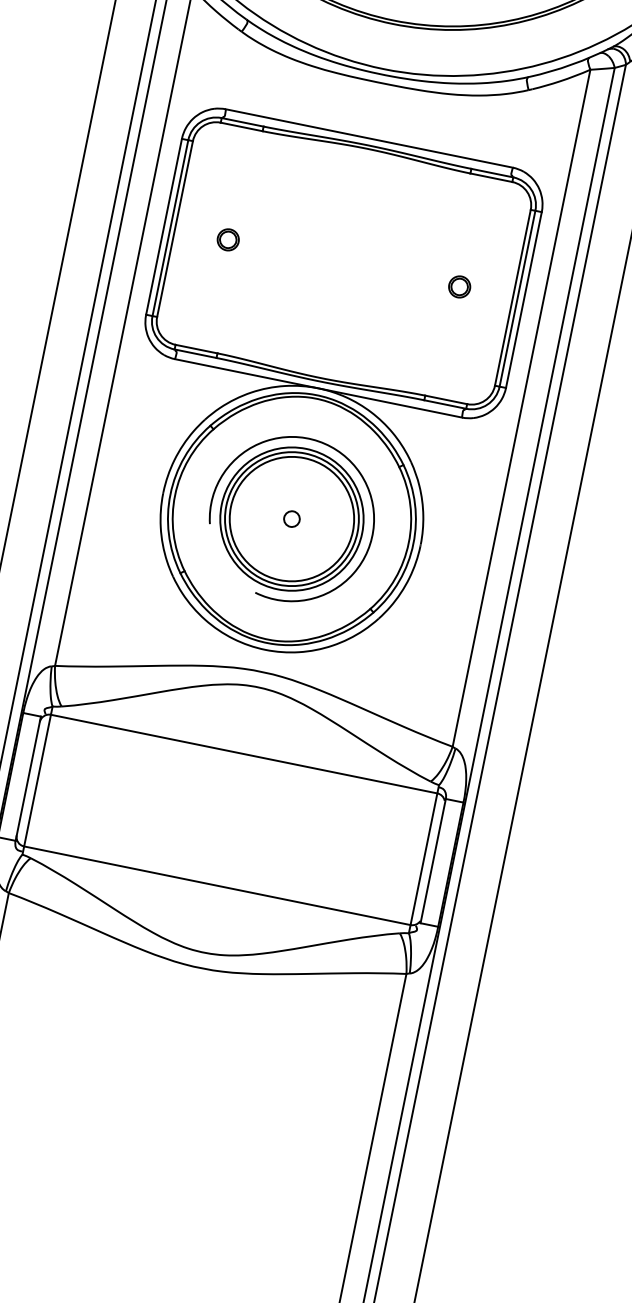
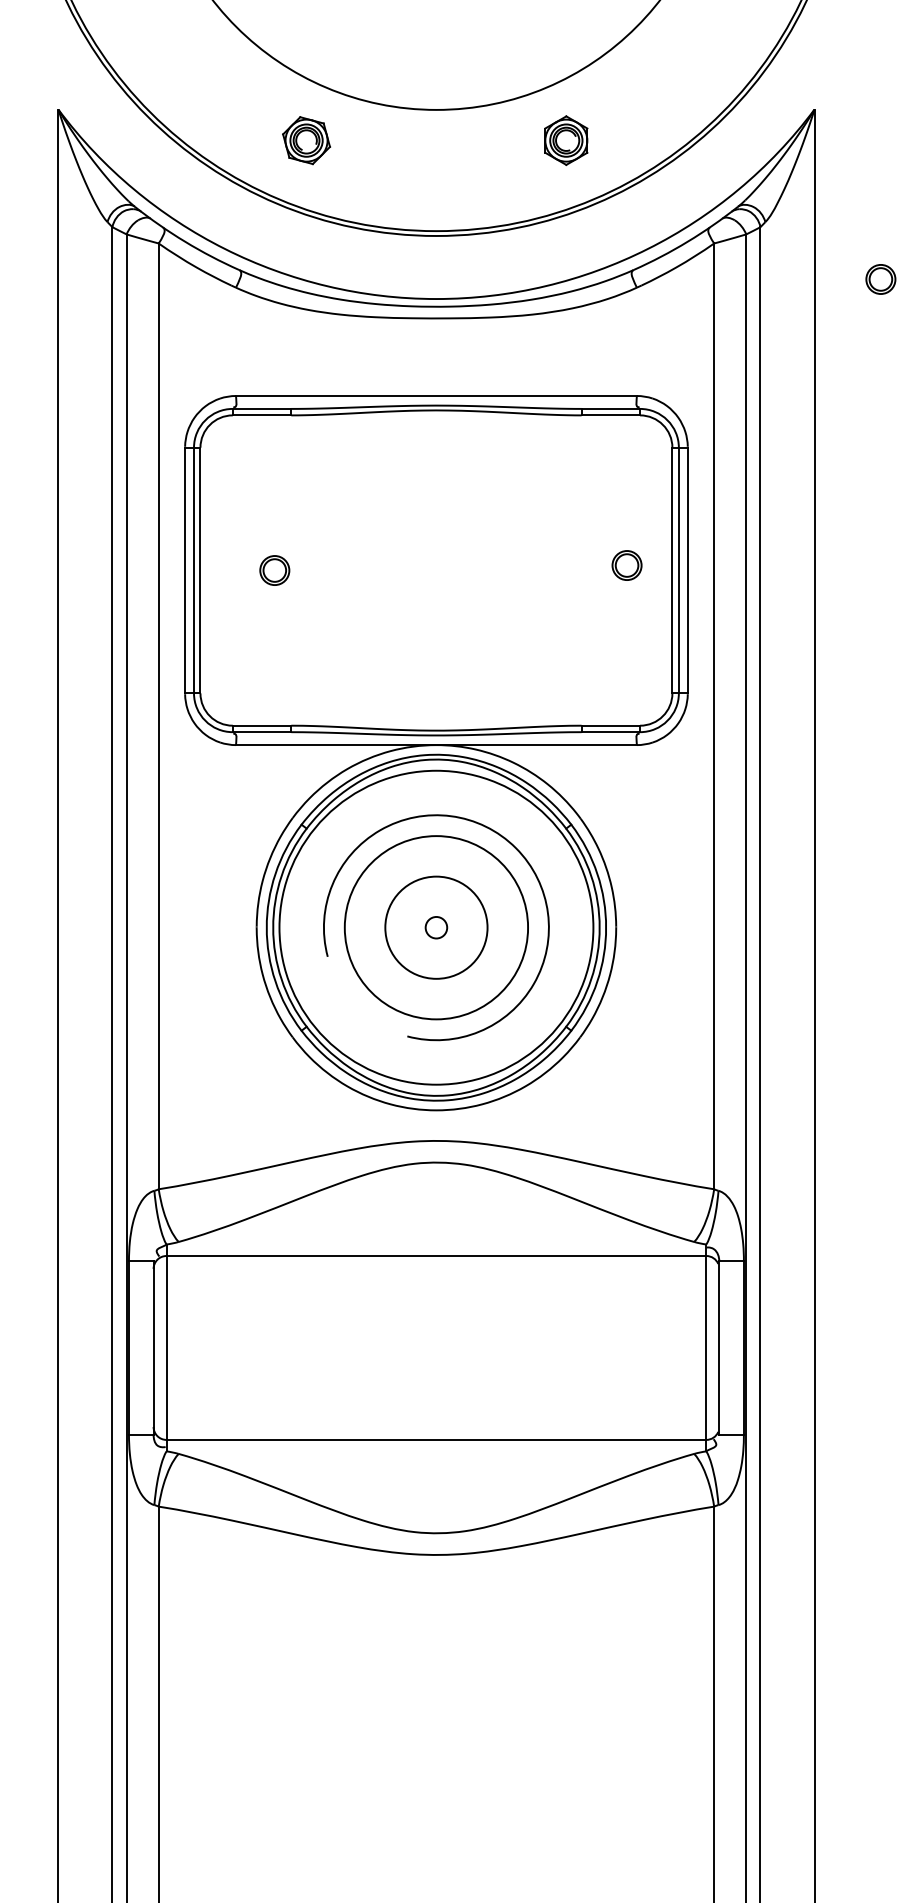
part: (459, 286) -> (626, 565), moved
circle: (292, 518) -> (436, 927), size x0.6
circle: (292, 518) -> (436, 927), size x1.6

